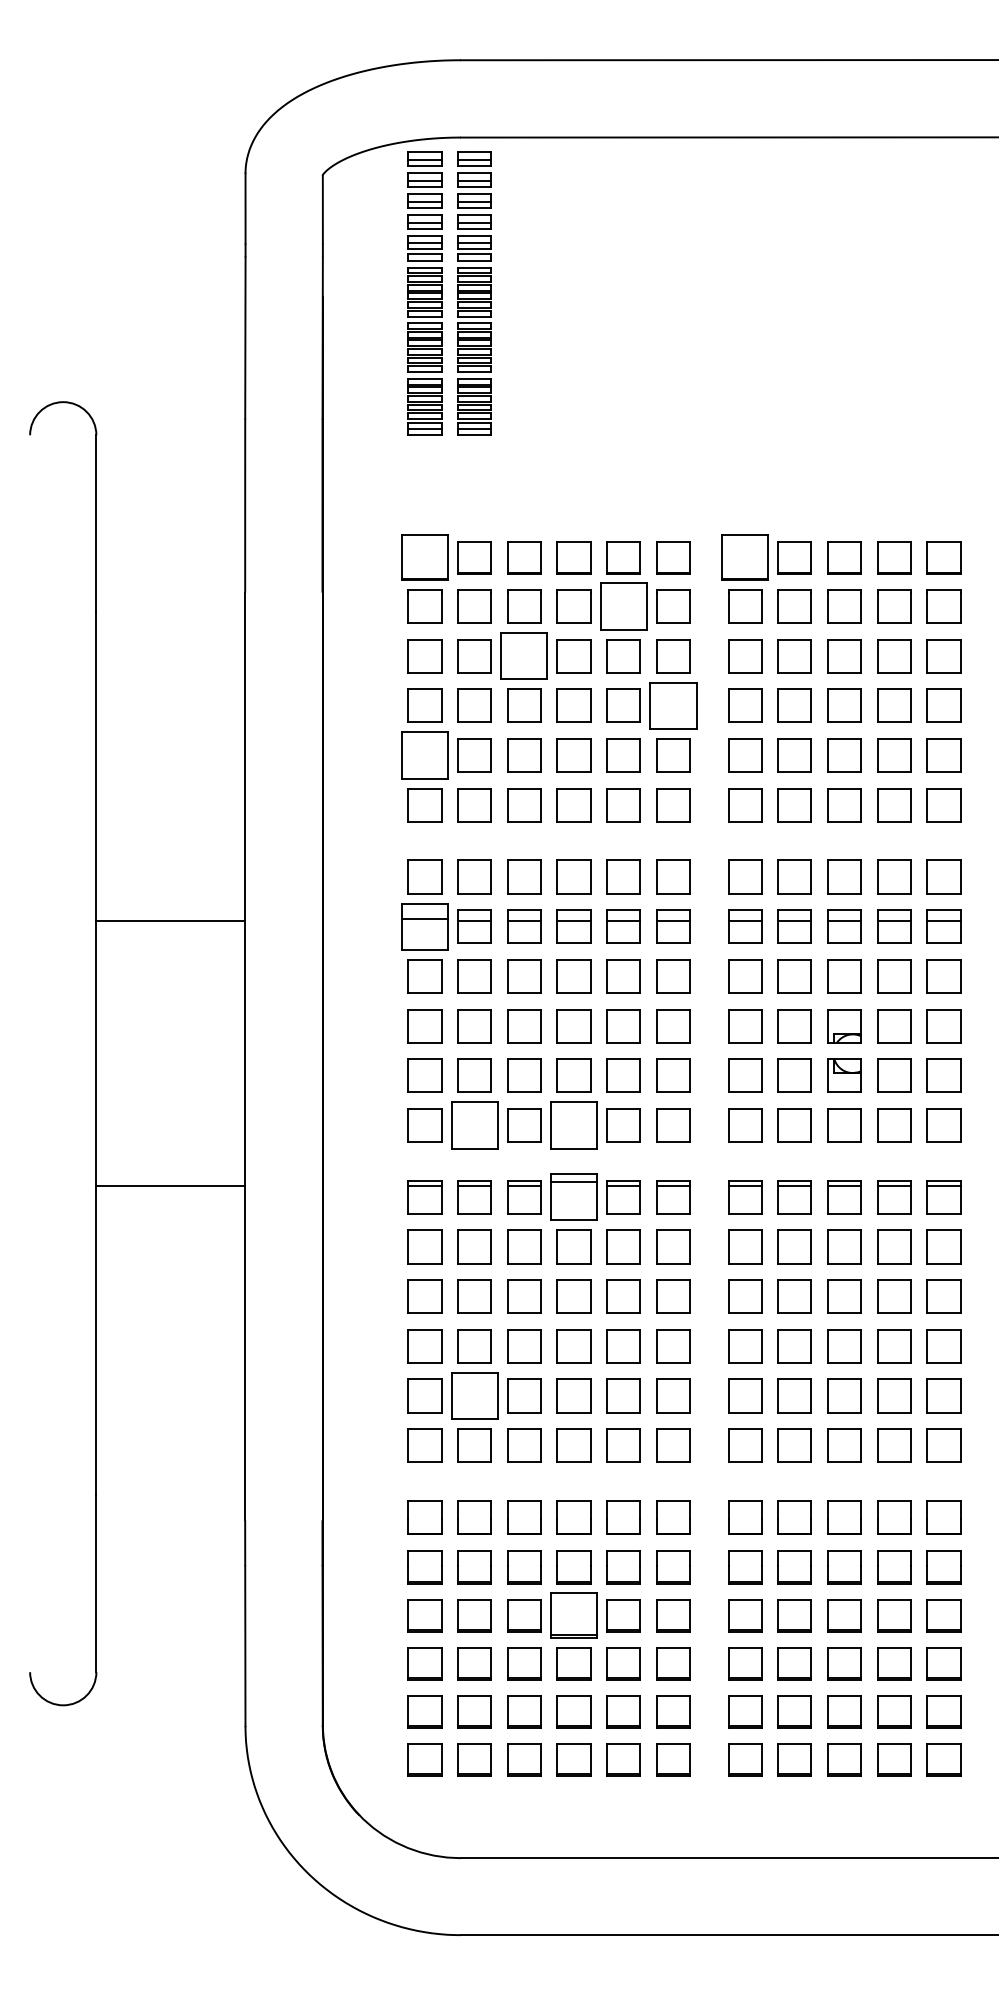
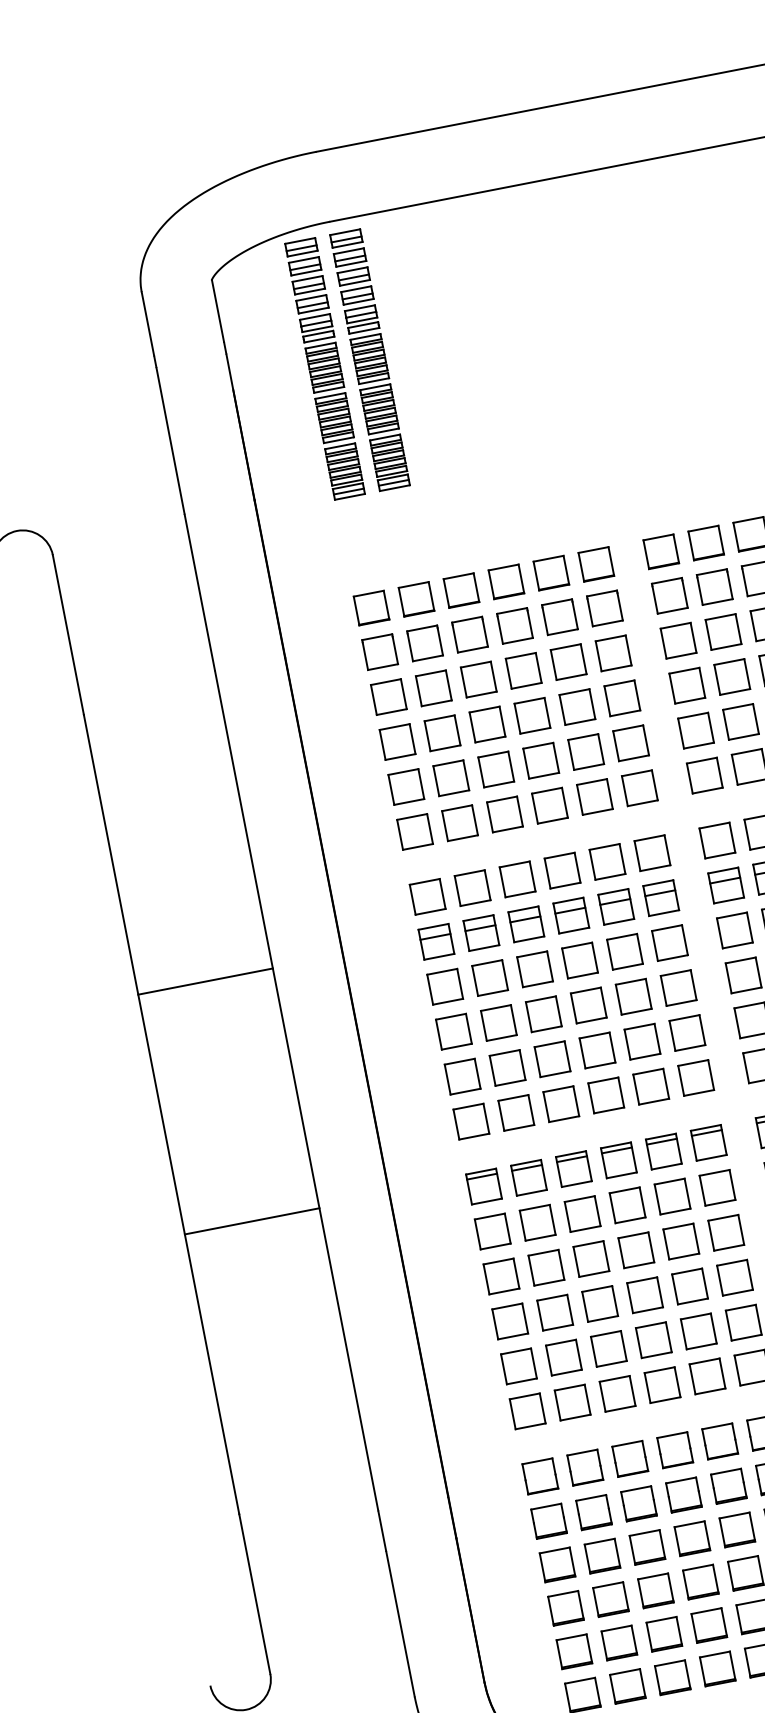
part: (424, 557) -> (371, 607), size x0.71
part: (745, 557) -> (661, 551), size x0.71
part: (623, 606) -> (559, 617), size x0.71
part: (524, 656) -> (478, 679), size x0.71
part: (673, 705) -> (622, 698), size x0.71
part: (424, 755) -> (405, 787), size x0.71
part: (424, 926) -> (436, 941), size x0.71
part: (474, 1125) -> (516, 1112), size x0.71
part: (573, 1125) -> (605, 1095), size x0.71
part: (573, 1197) -> (618, 1160), size x0.71
part: (474, 1395) -> (563, 1357), size x0.71
part: (573, 1615) -> (691, 1538), size x0.71

